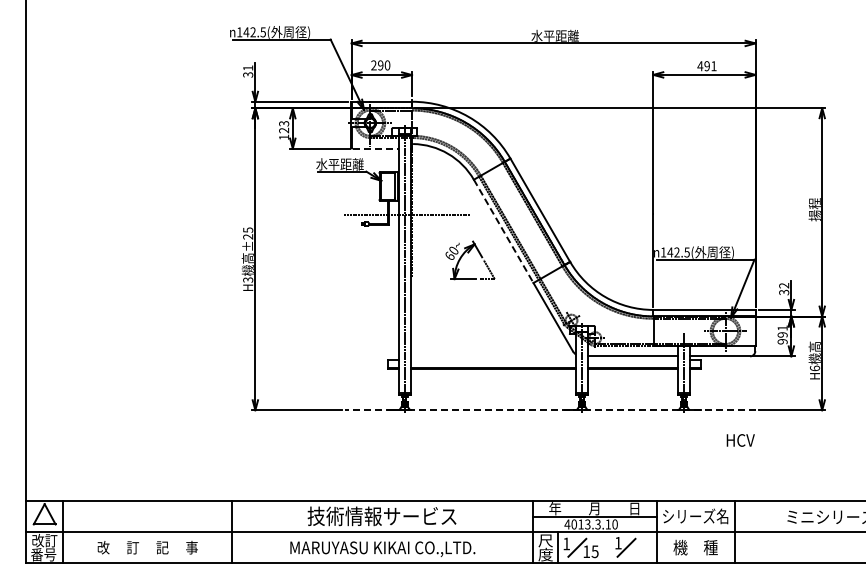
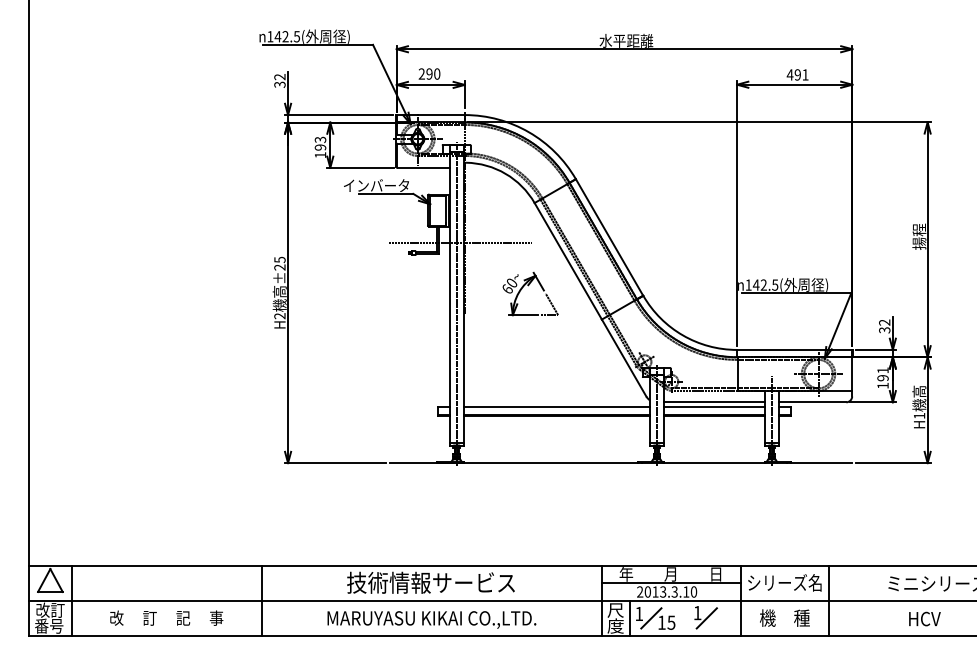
text: (248, 67) -> (280, 76), 31 -> 32
text: (284, 130) -> (320, 147), 123 -> 193
line: (375, 148) -> (423, 167), dashed -> solid
text: (334, 164) -> (377, 185), 水平距離 -> インバータ
line: (503, 231) -> (568, 261), dashed -> solid
text: (248, 279) -> (280, 315), H3 -> H2
text: (782, 341) -> (882, 385), 991 -> 191
line: (492, 360) -> (555, 406), added
line: (632, 360) -> (713, 406), added
text: (815, 368) -> (920, 416), H6 -> H1
line: (549, 410) -> (619, 463), dashed -> solid
text: (740, 440) -> (924, 619), moved
text: (567, 524) -> (640, 592), 4013.3.10 -> 2013.3.10

